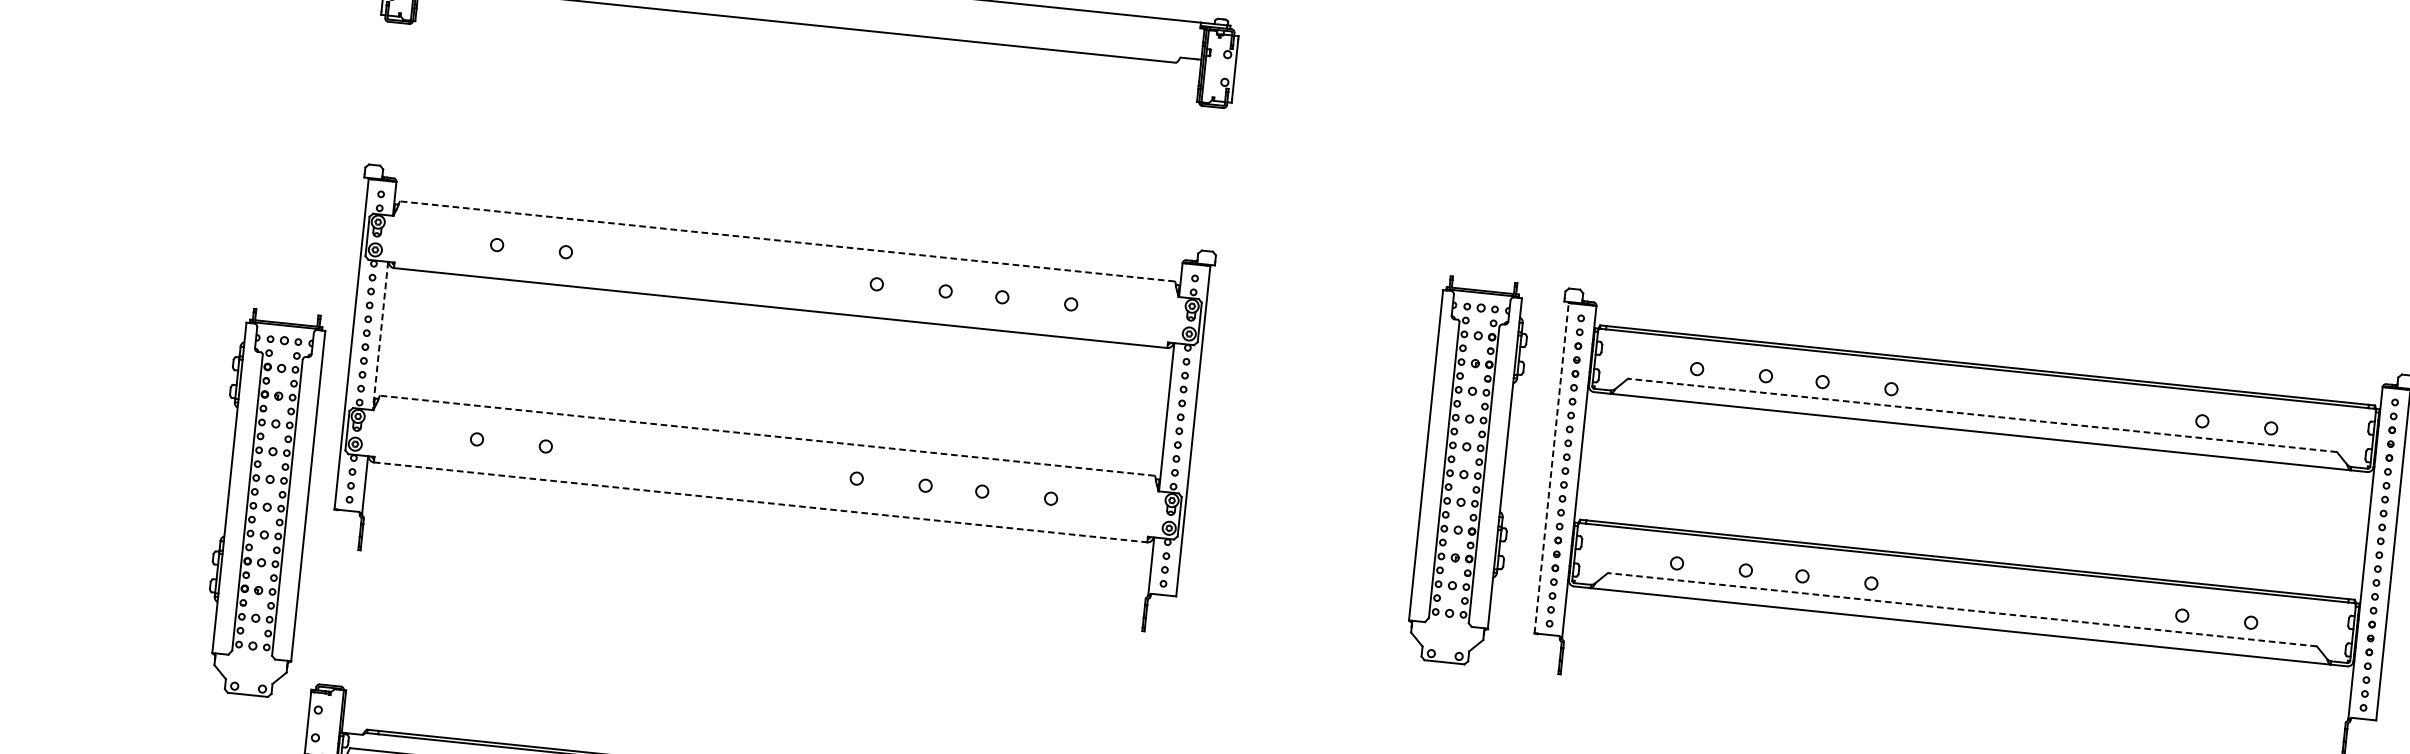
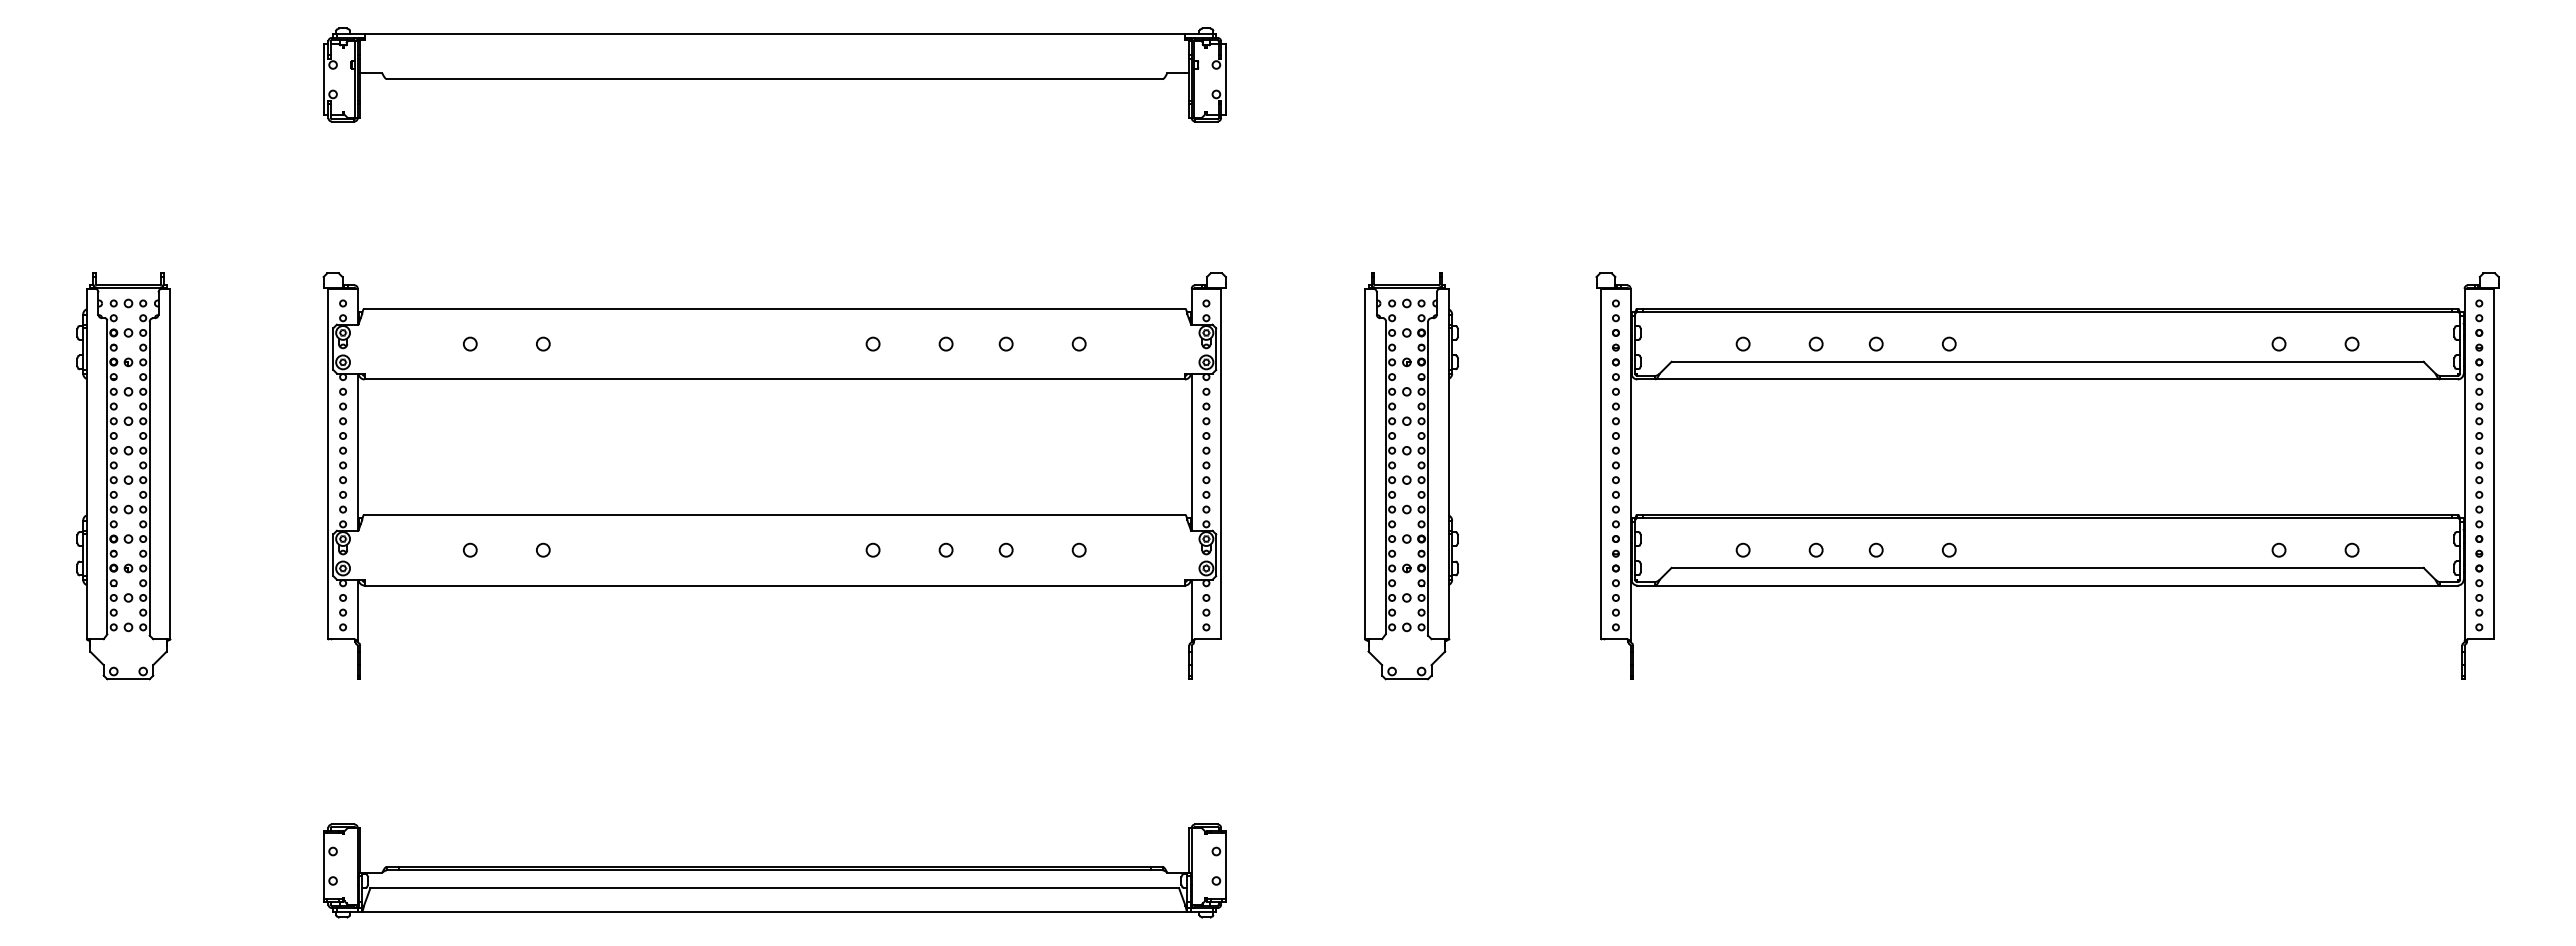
line: (787, 241) -> (774, 308), dashed -> solid
line: (380, 336) -> (357, 452), dashed -> solid
line: (1982, 415) -> (2047, 361), dashed -> solid
line: (767, 435) -> (774, 514), dashed -> solid
line: (1551, 467) -> (1601, 463), dashed -> solid
part: (1468, 471) -> (1411, 476), moved
line: (761, 502) -> (775, 585), dashed -> solid
part: (262, 503) -> (123, 476), moved
line: (1962, 609) -> (2047, 567), dashed -> solid

